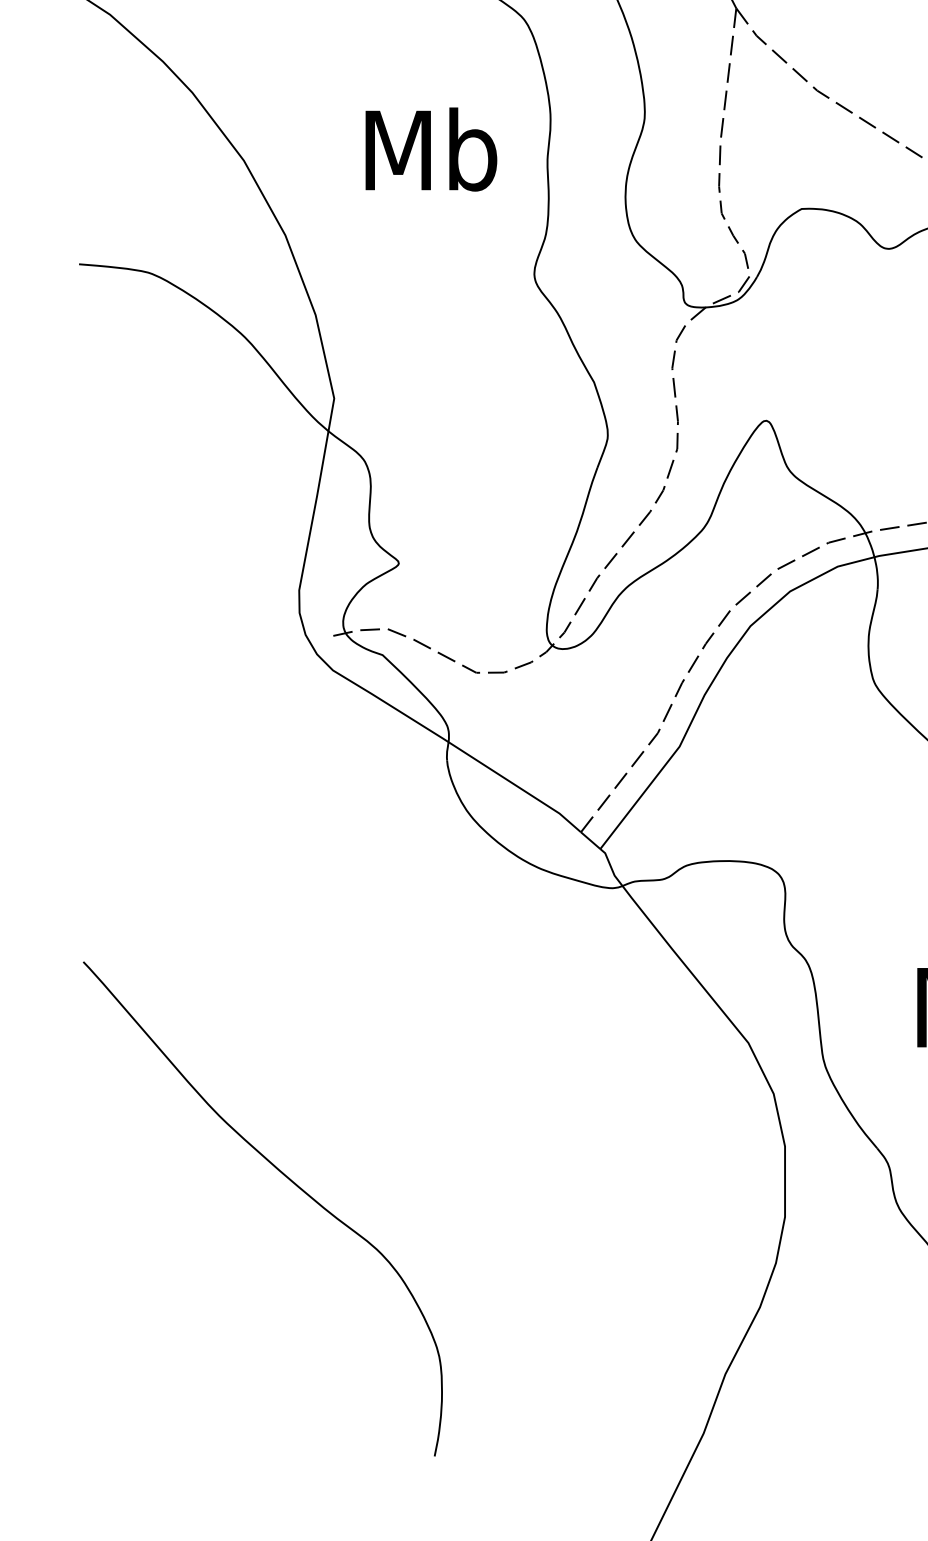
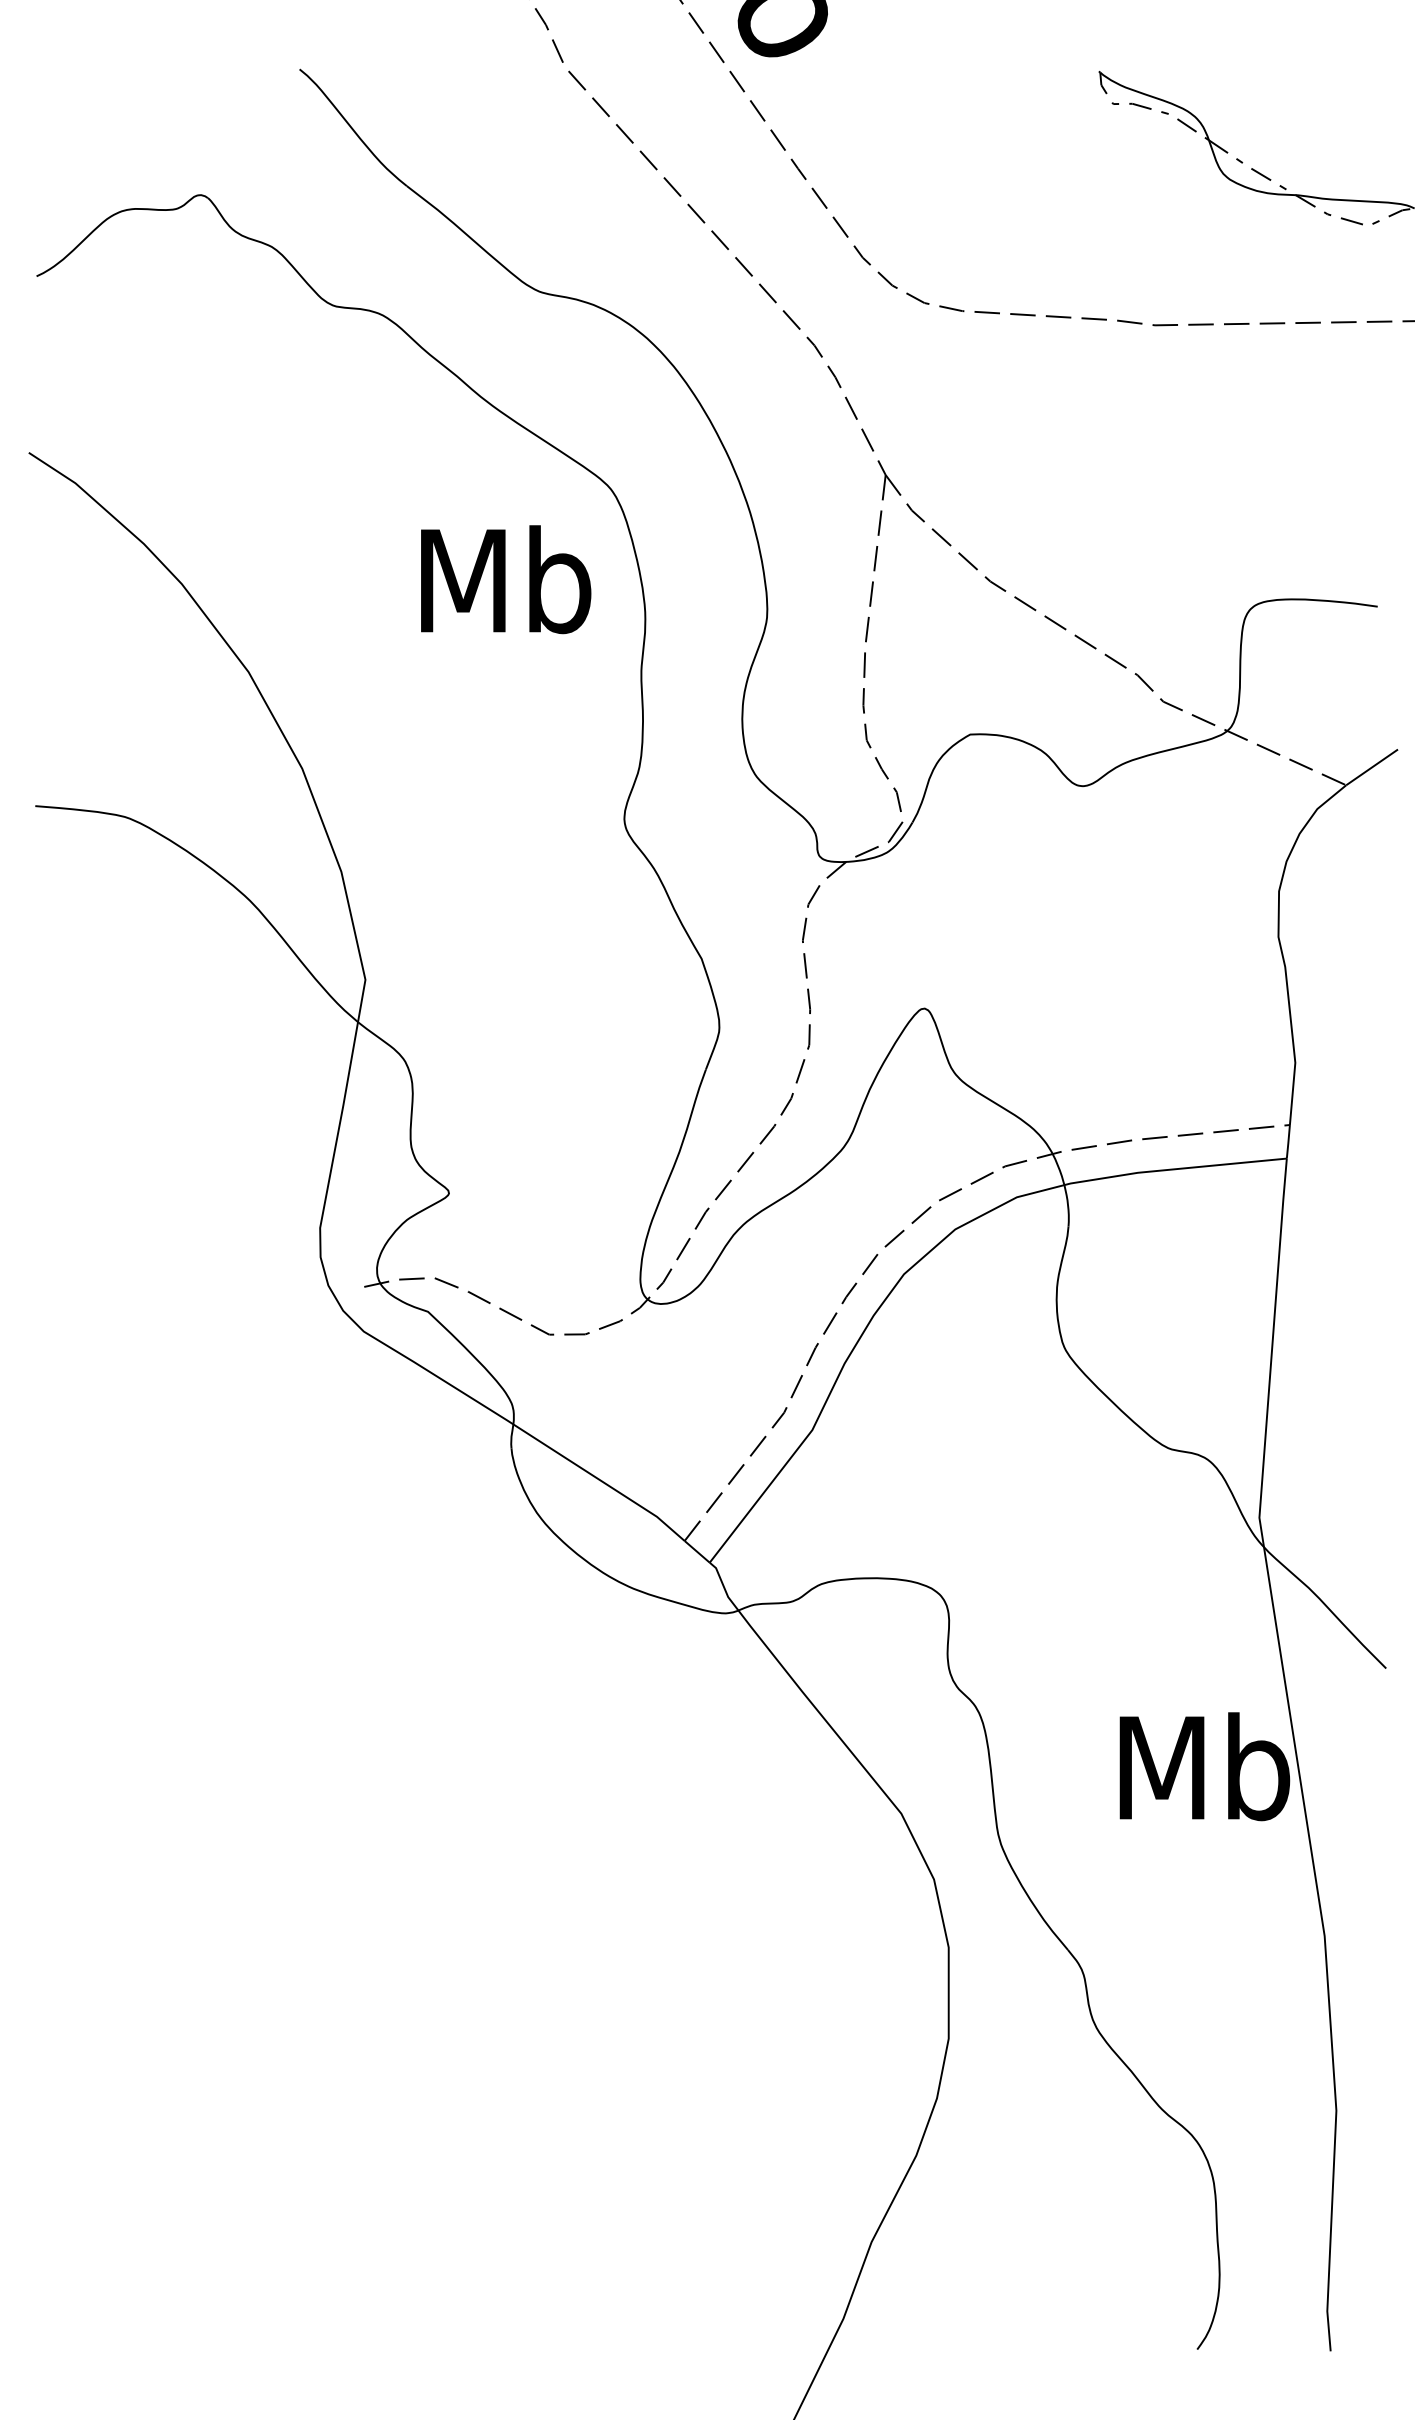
text: (431, 149) -> (506, 579), moved
part: (288, 1179) -> (306, 1990), removed

